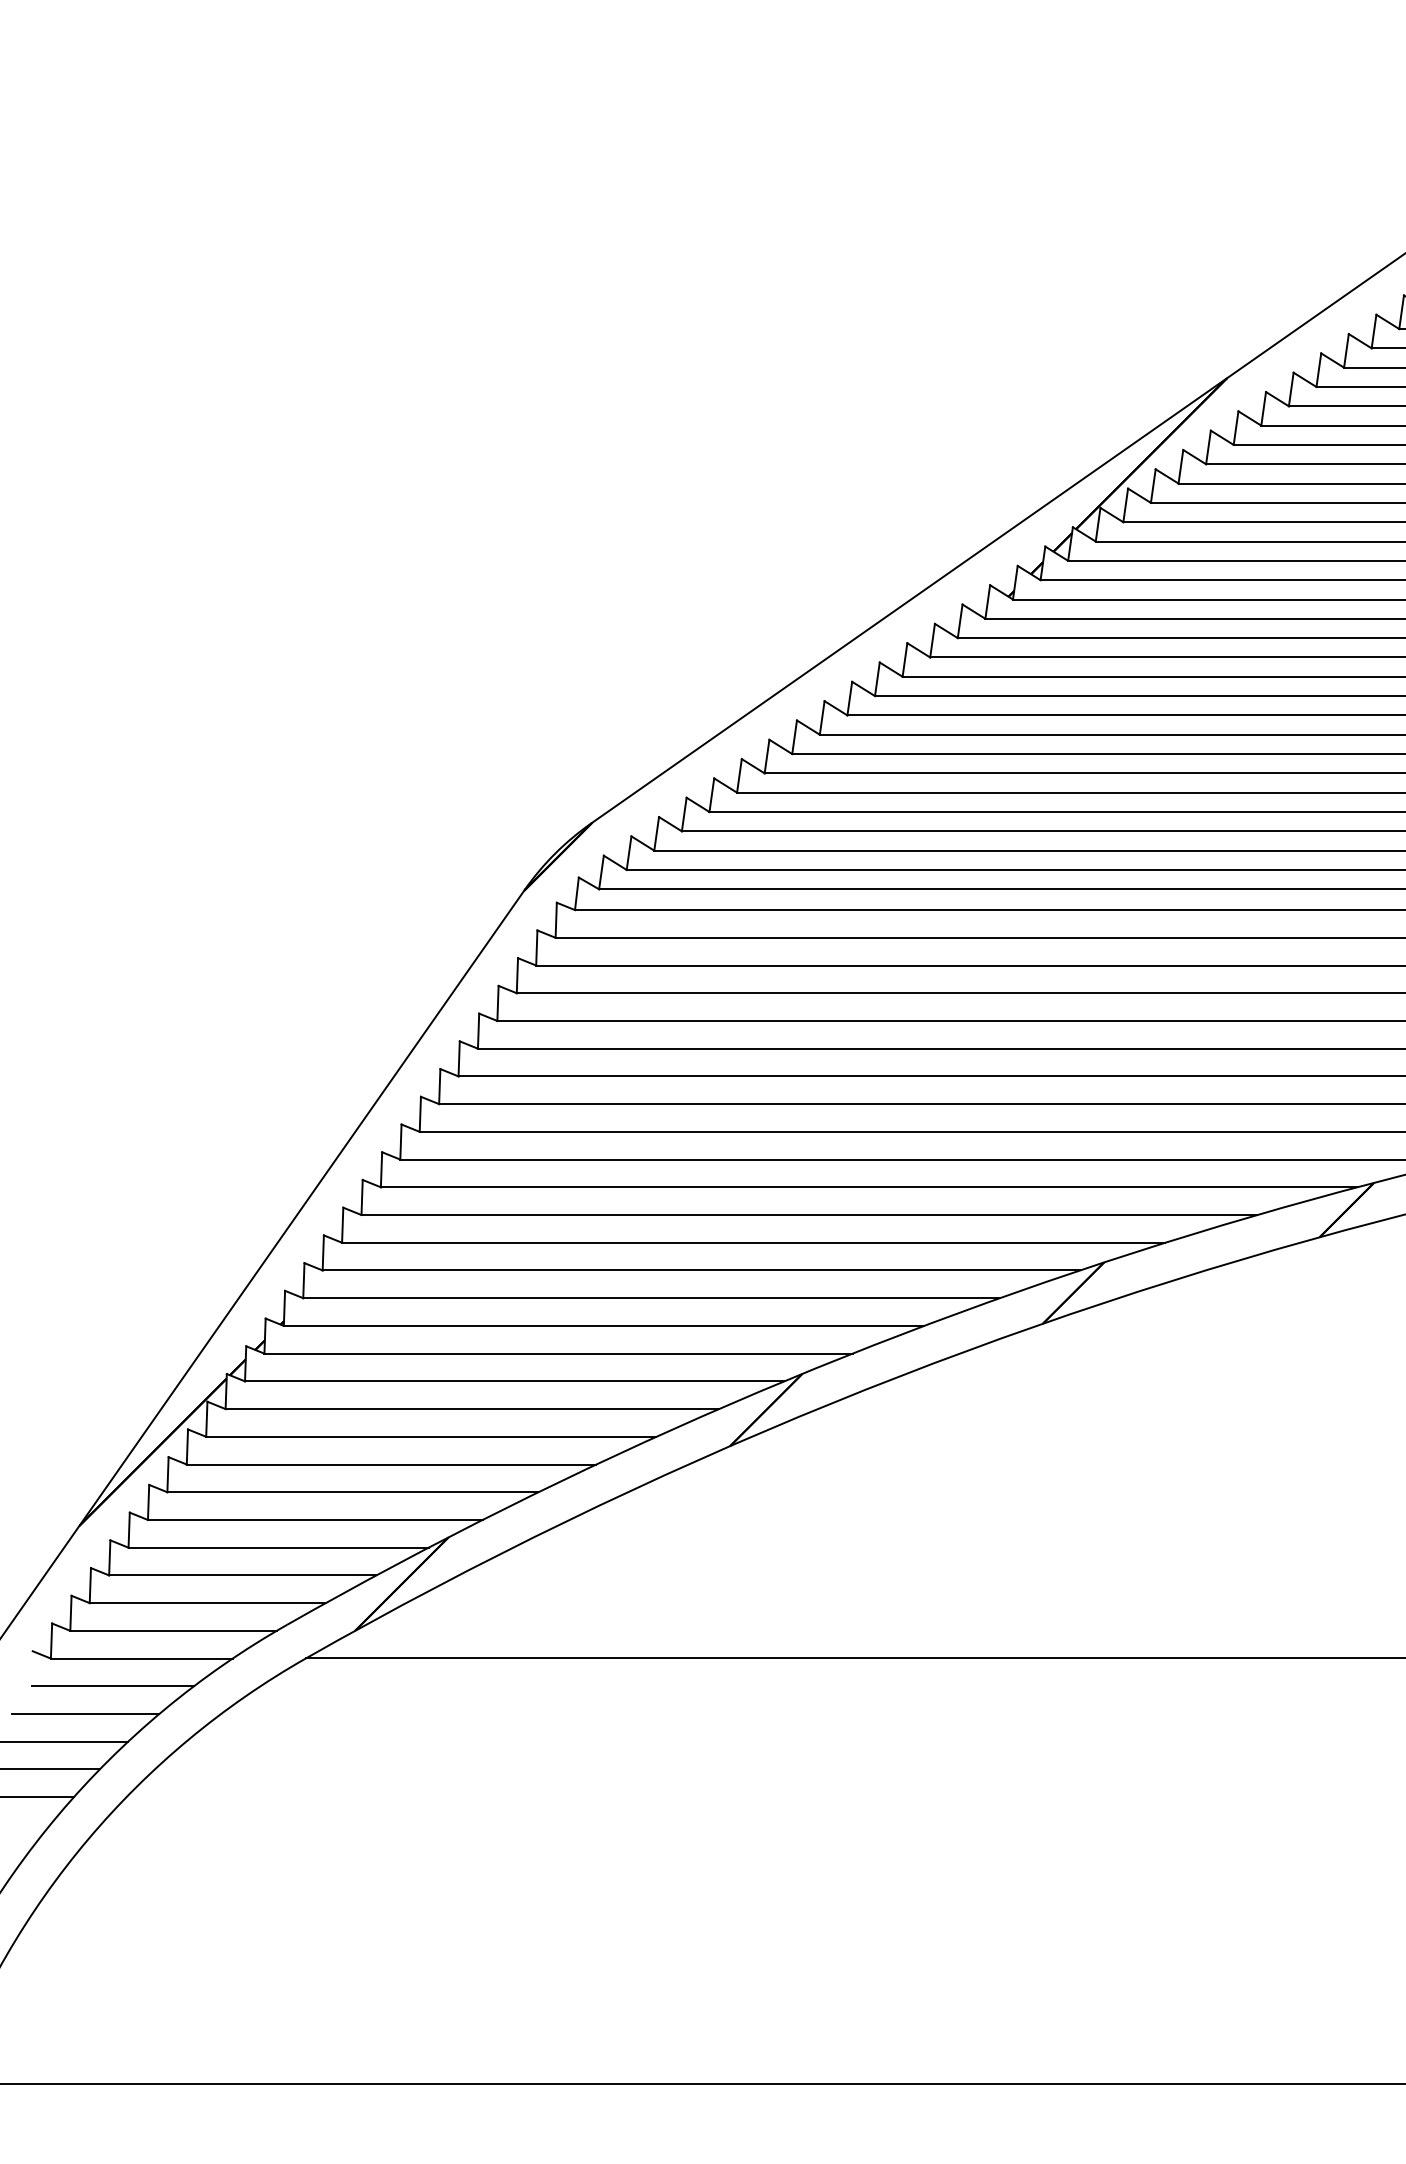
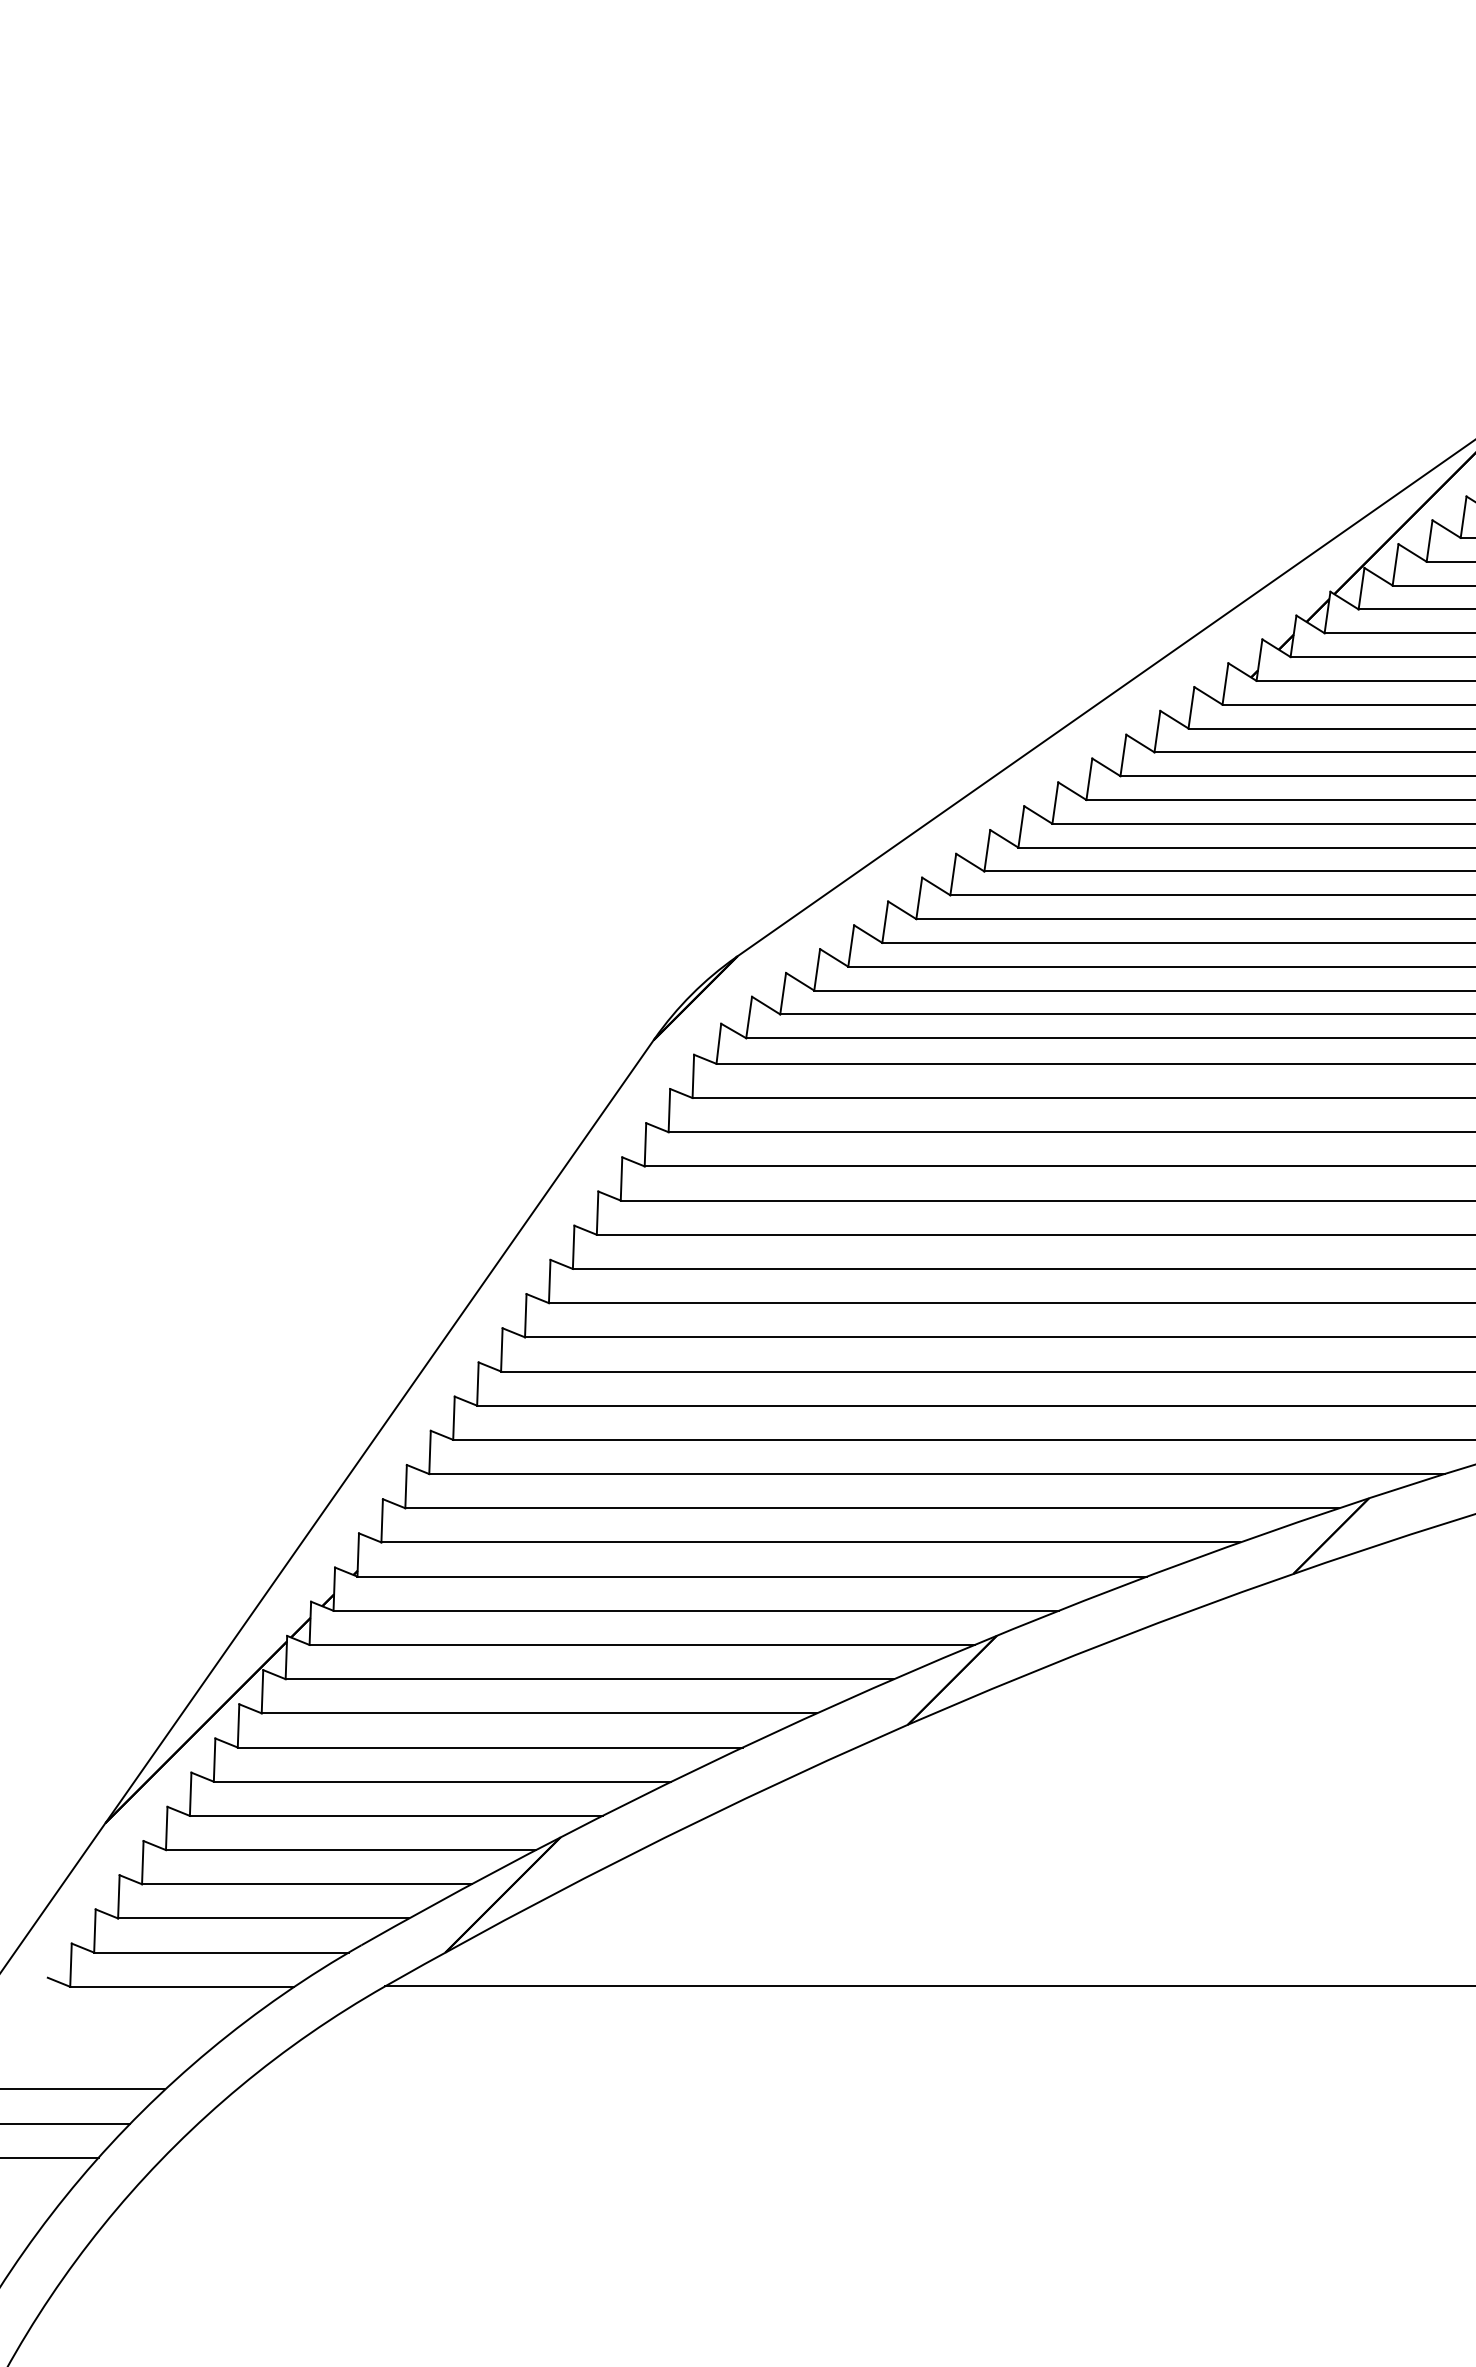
line: (112, 1686) -> (146, 2021), removed
line: (85, 1714) -> (112, 2055), removed

